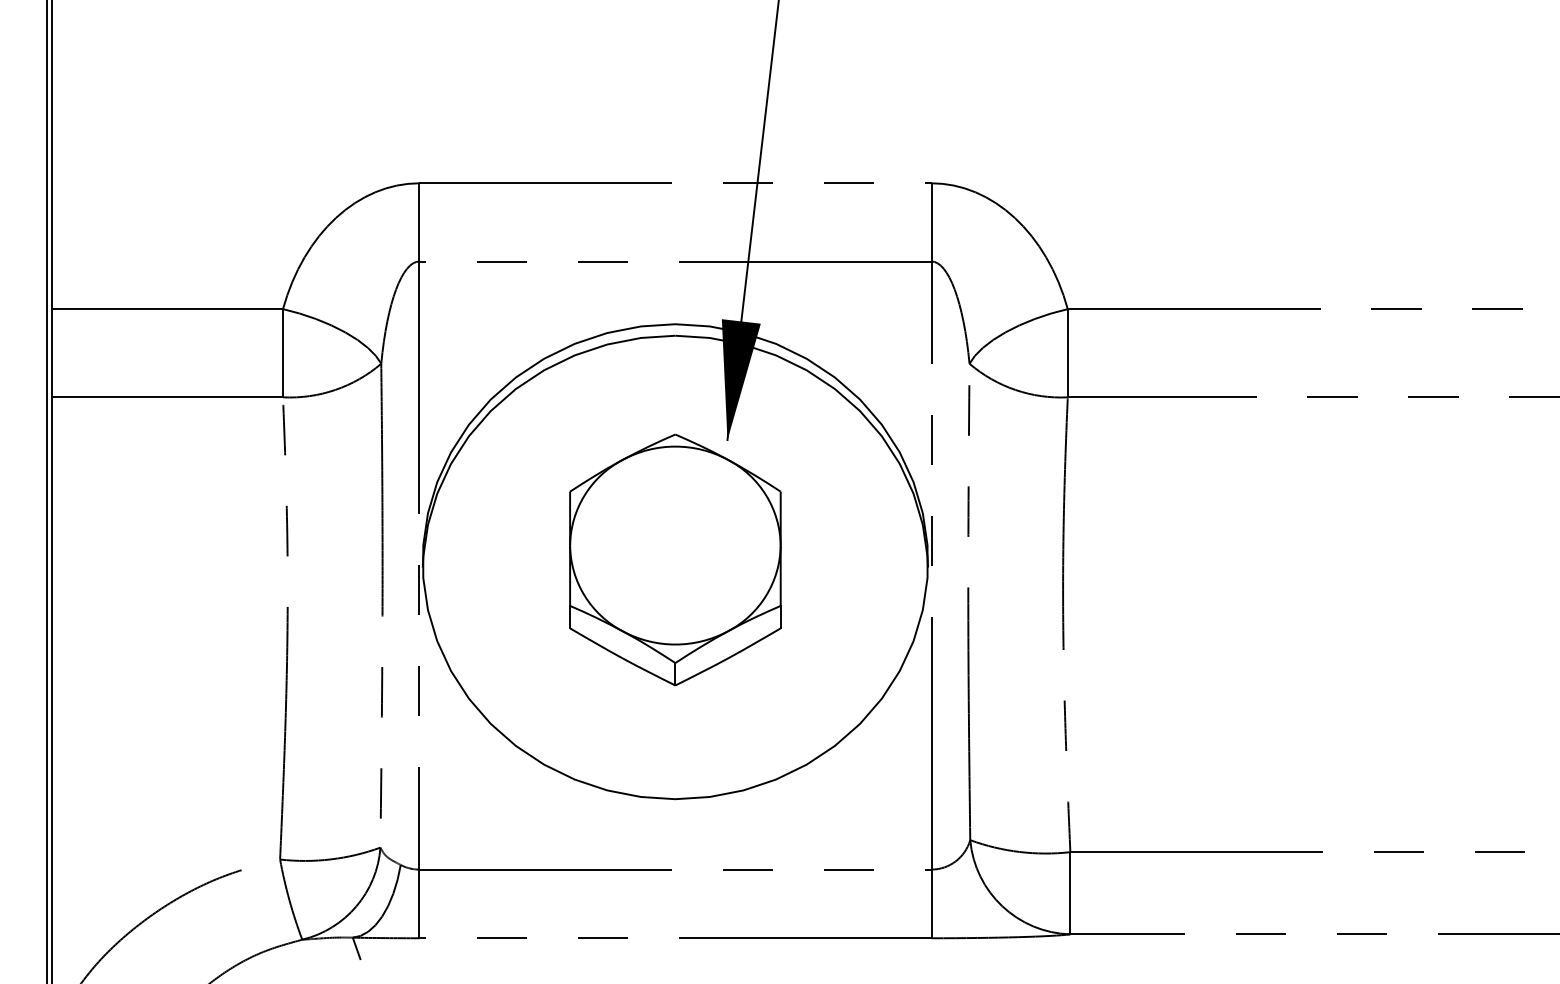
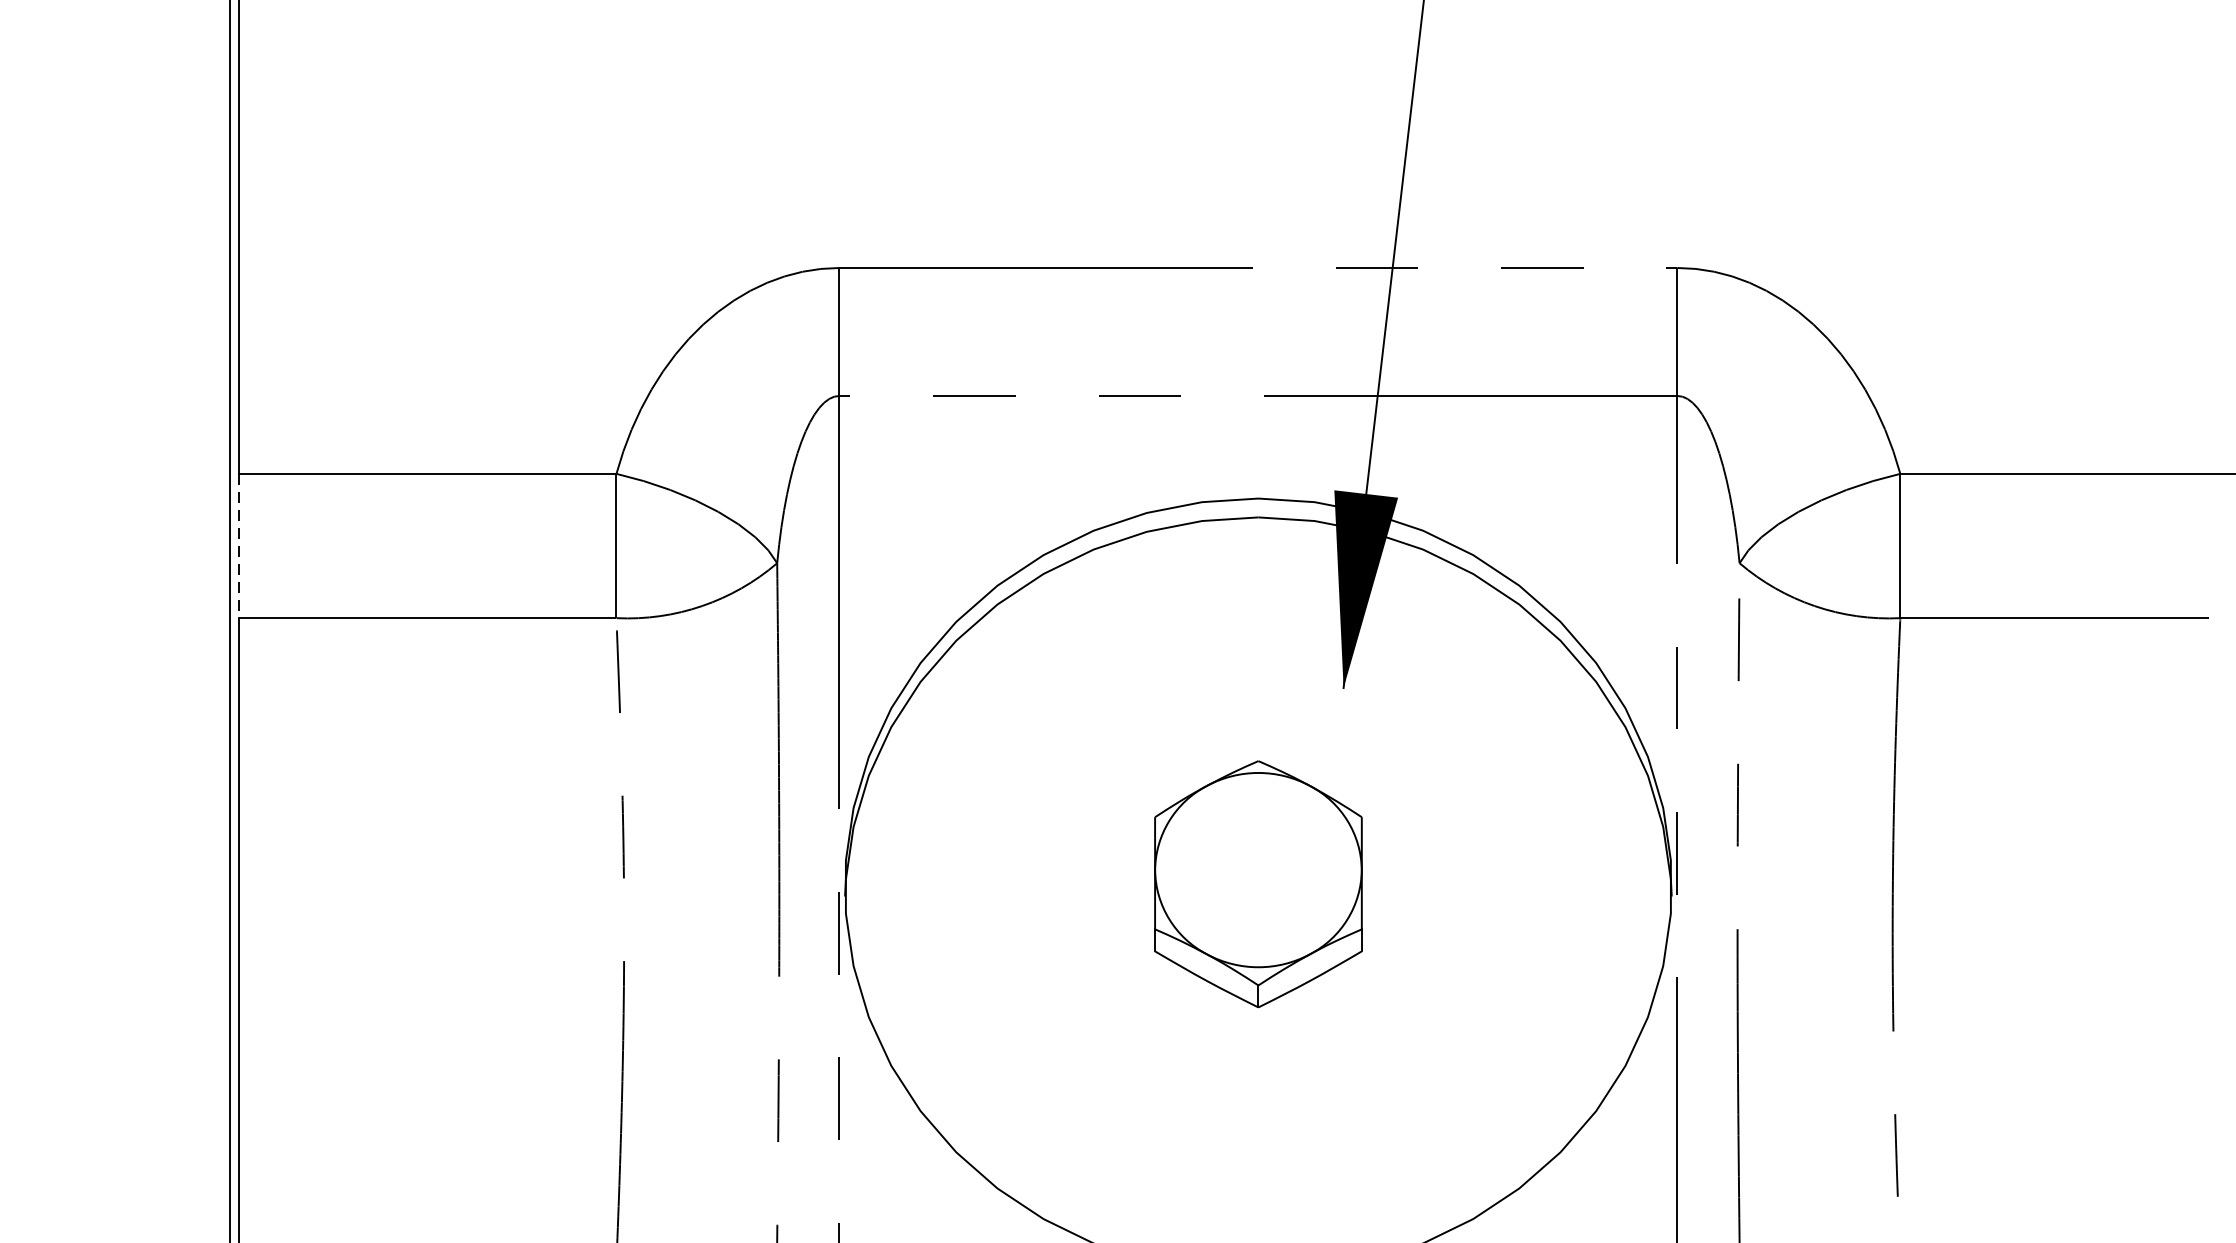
line: (52, 353) -> (239, 546), solid -> dashed
part: (675, 559) -> (1258, 883), size x0.6

